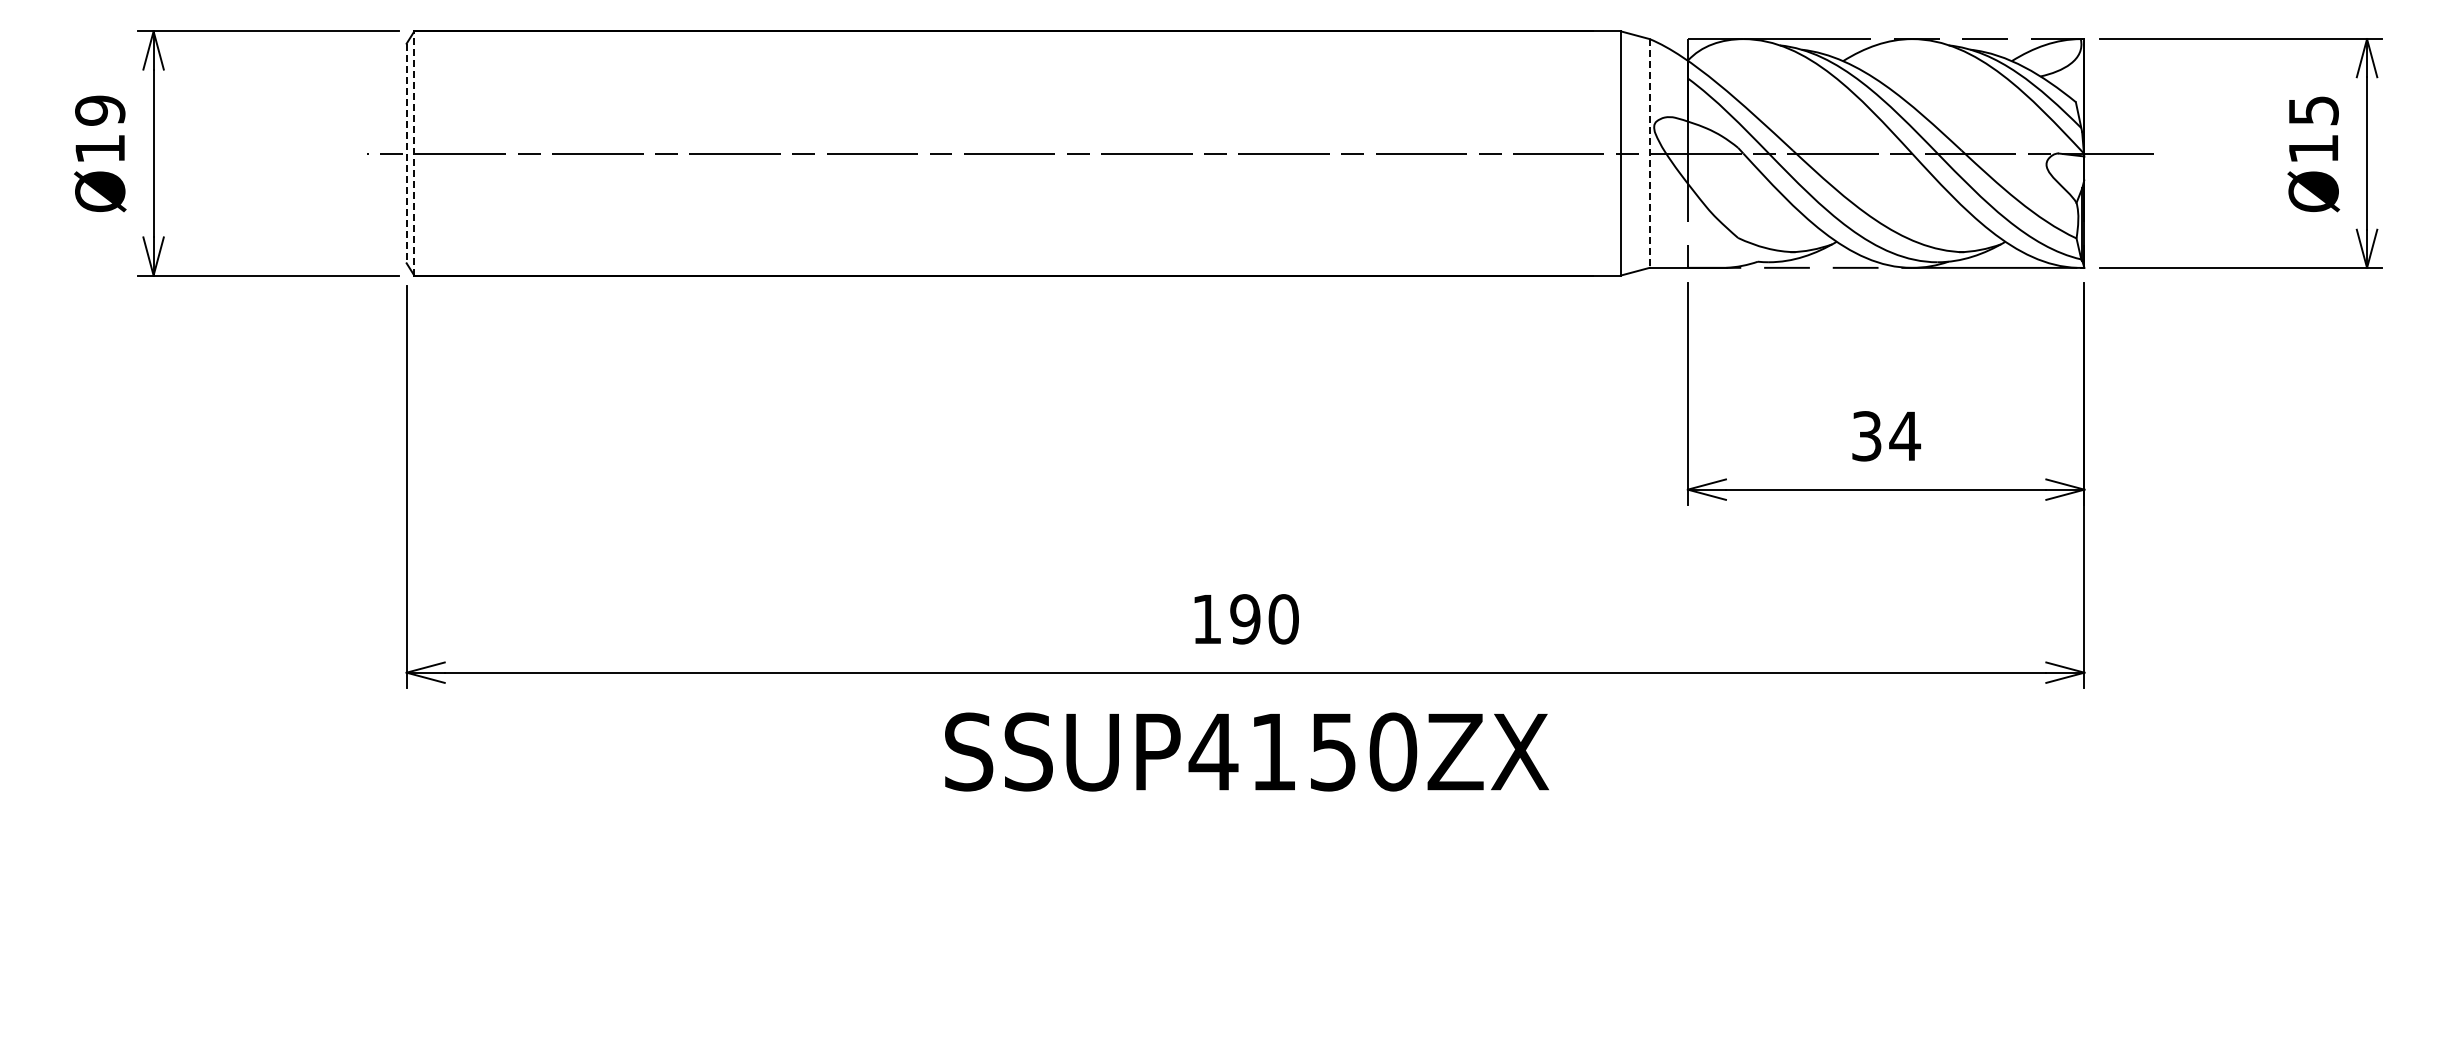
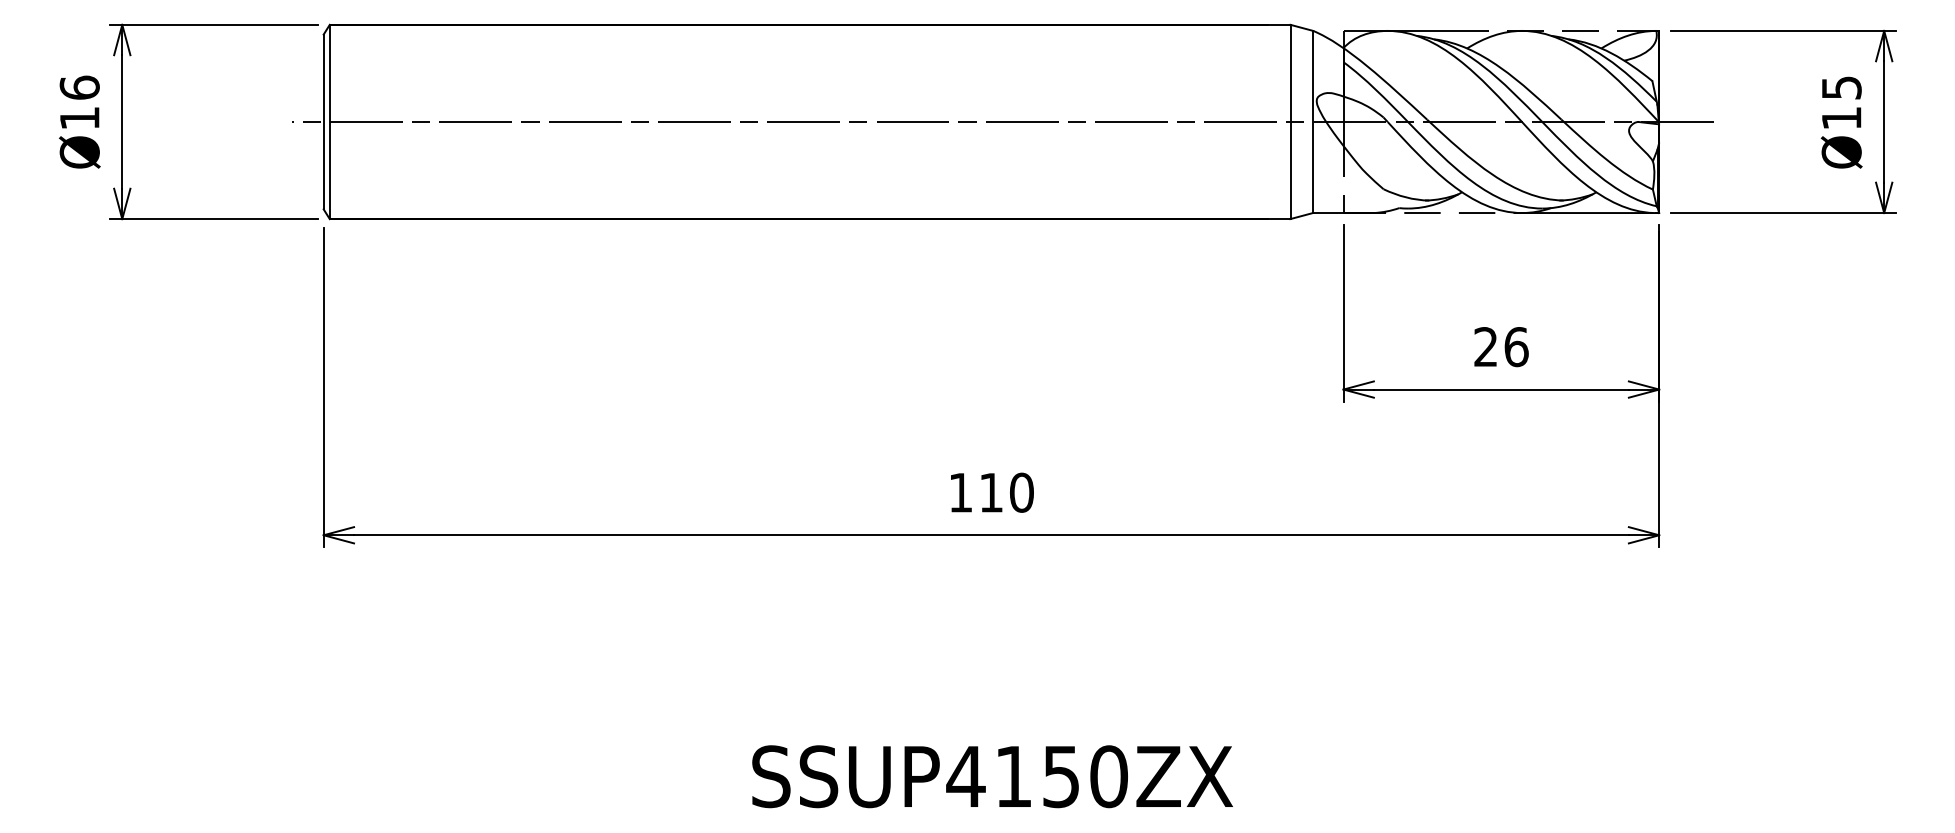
text: (100, 110) -> (80, 87), Ø19 -> Ø16
line: (406, 153) -> (323, 121), dashed -> solid
line: (414, 153) -> (329, 121), dashed -> solid
line: (1649, 153) -> (1313, 121), dashed -> solid
text: (1886, 436) -> (1501, 347), 34 -> 26
text: (1245, 619) -> (991, 492), 190 -> 110
text: (1246, 751) -> (992, 776), moved

